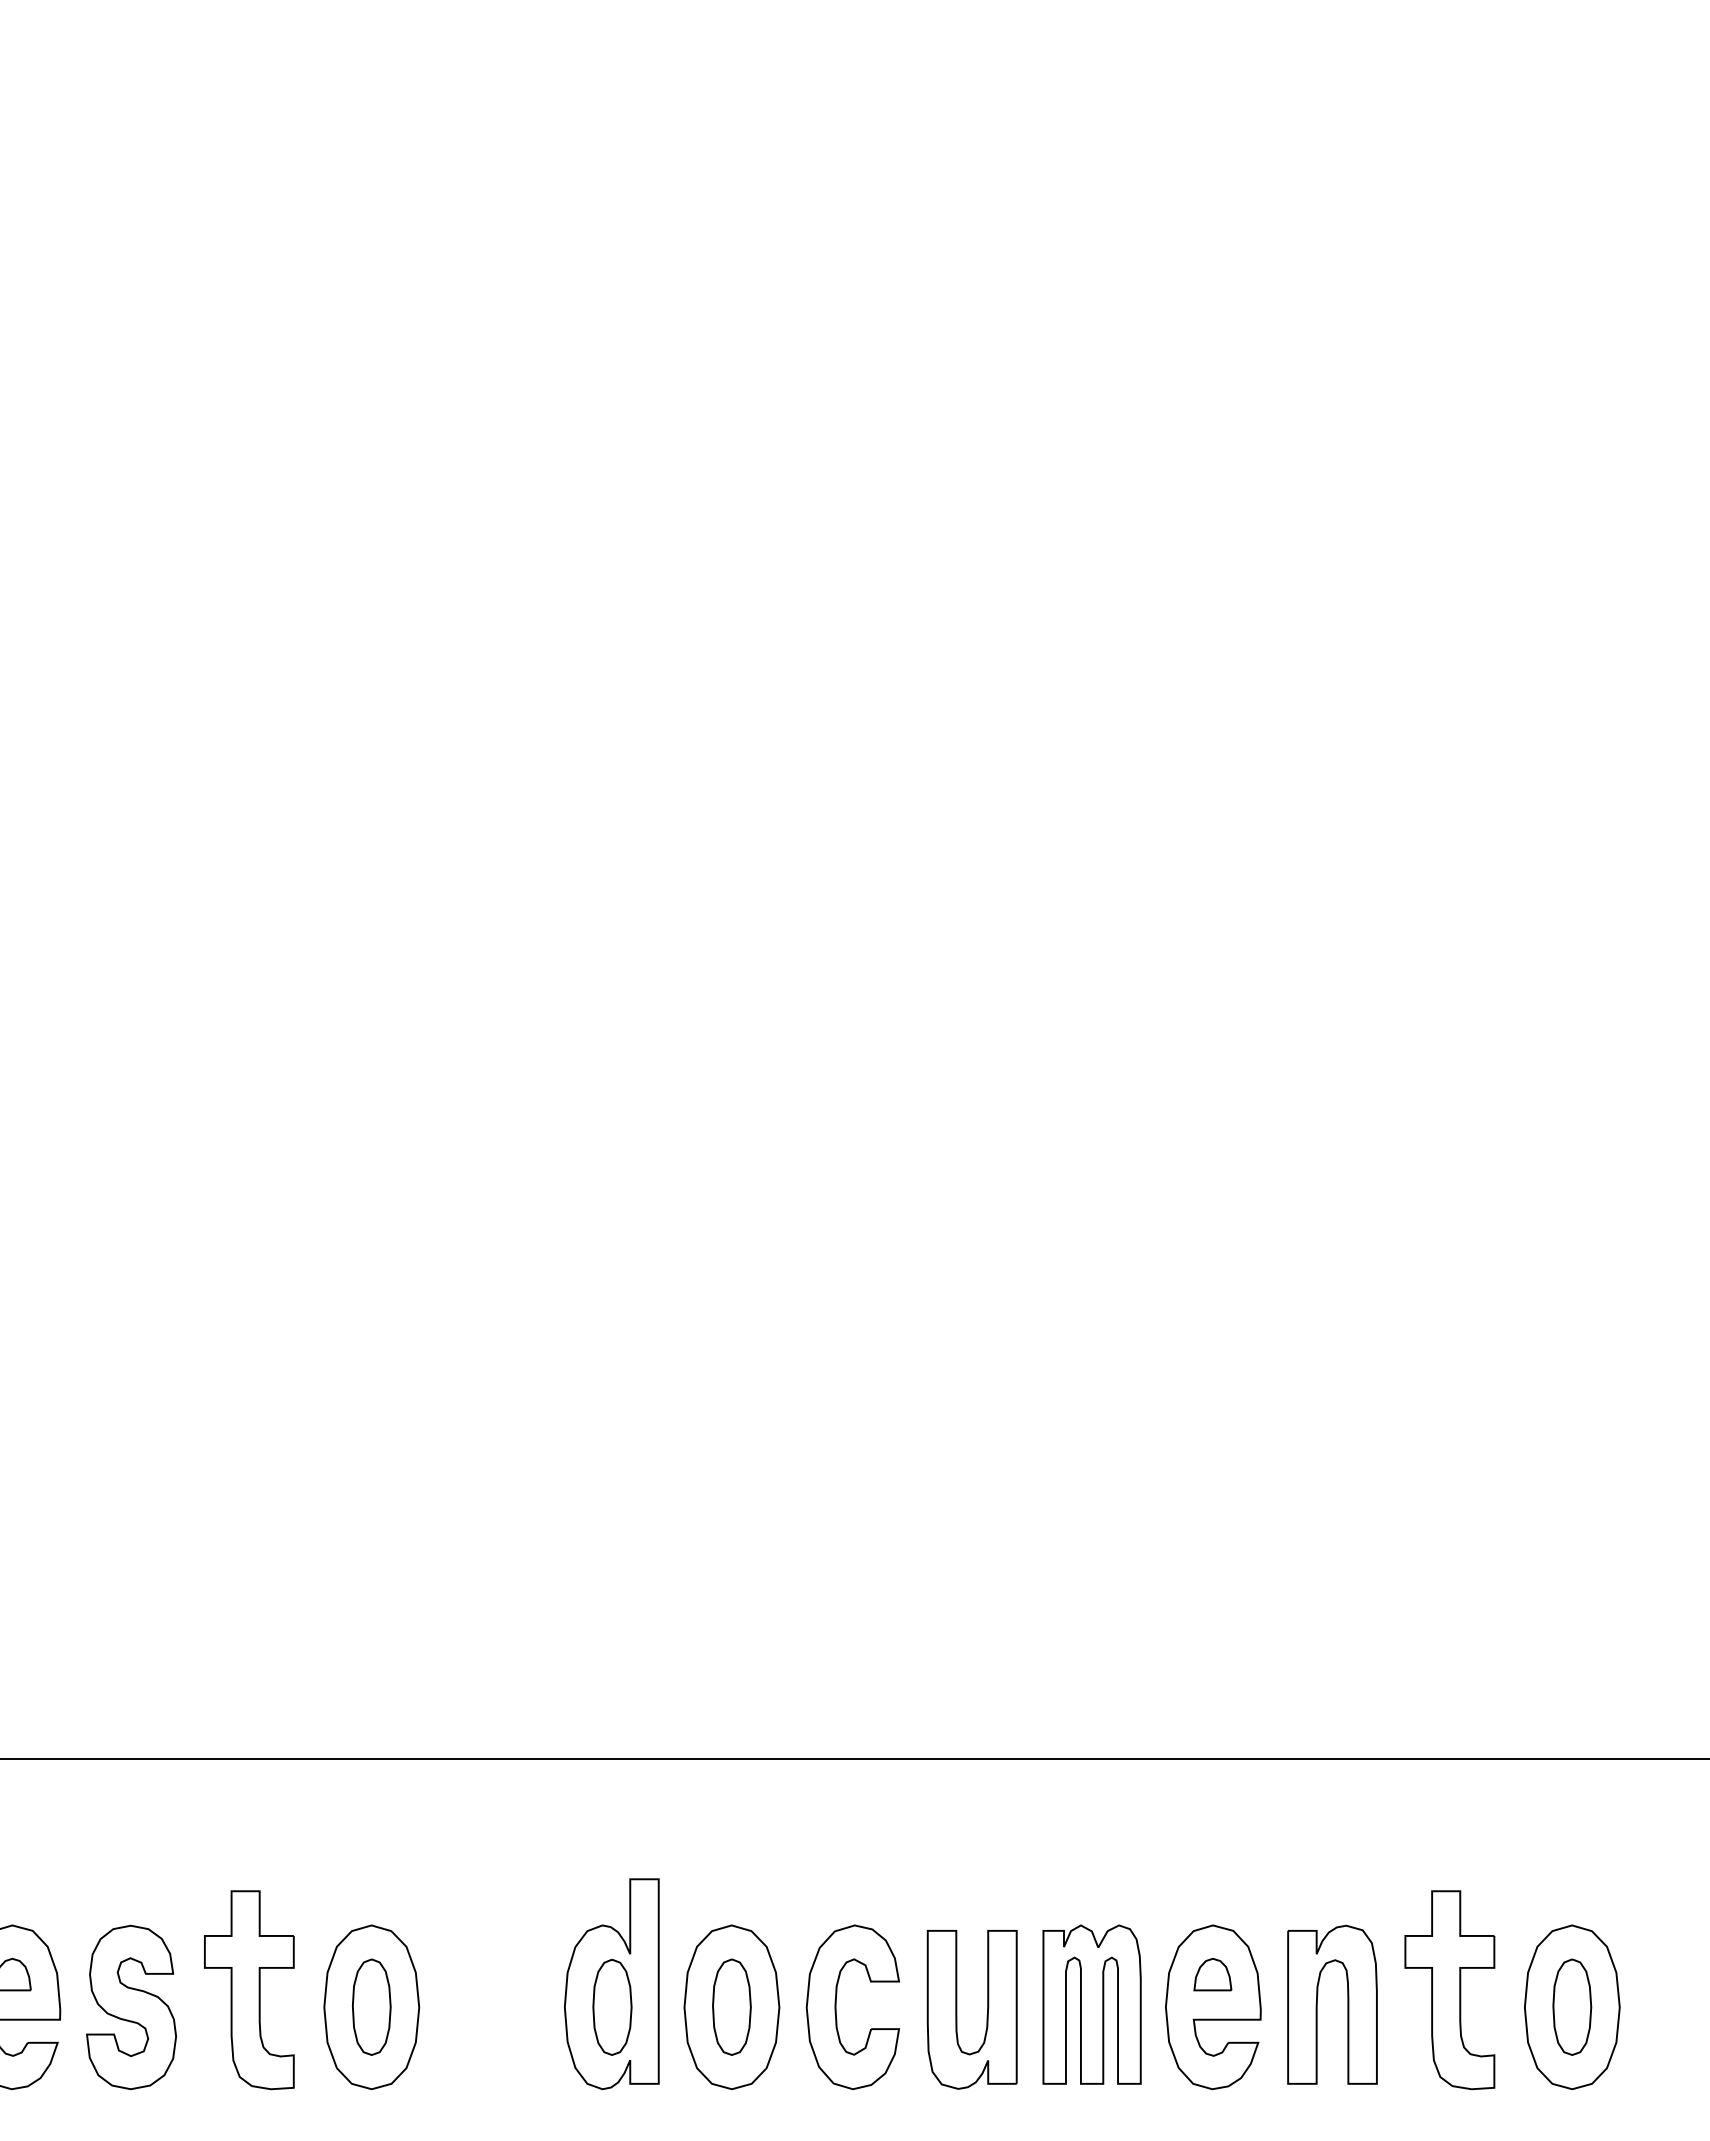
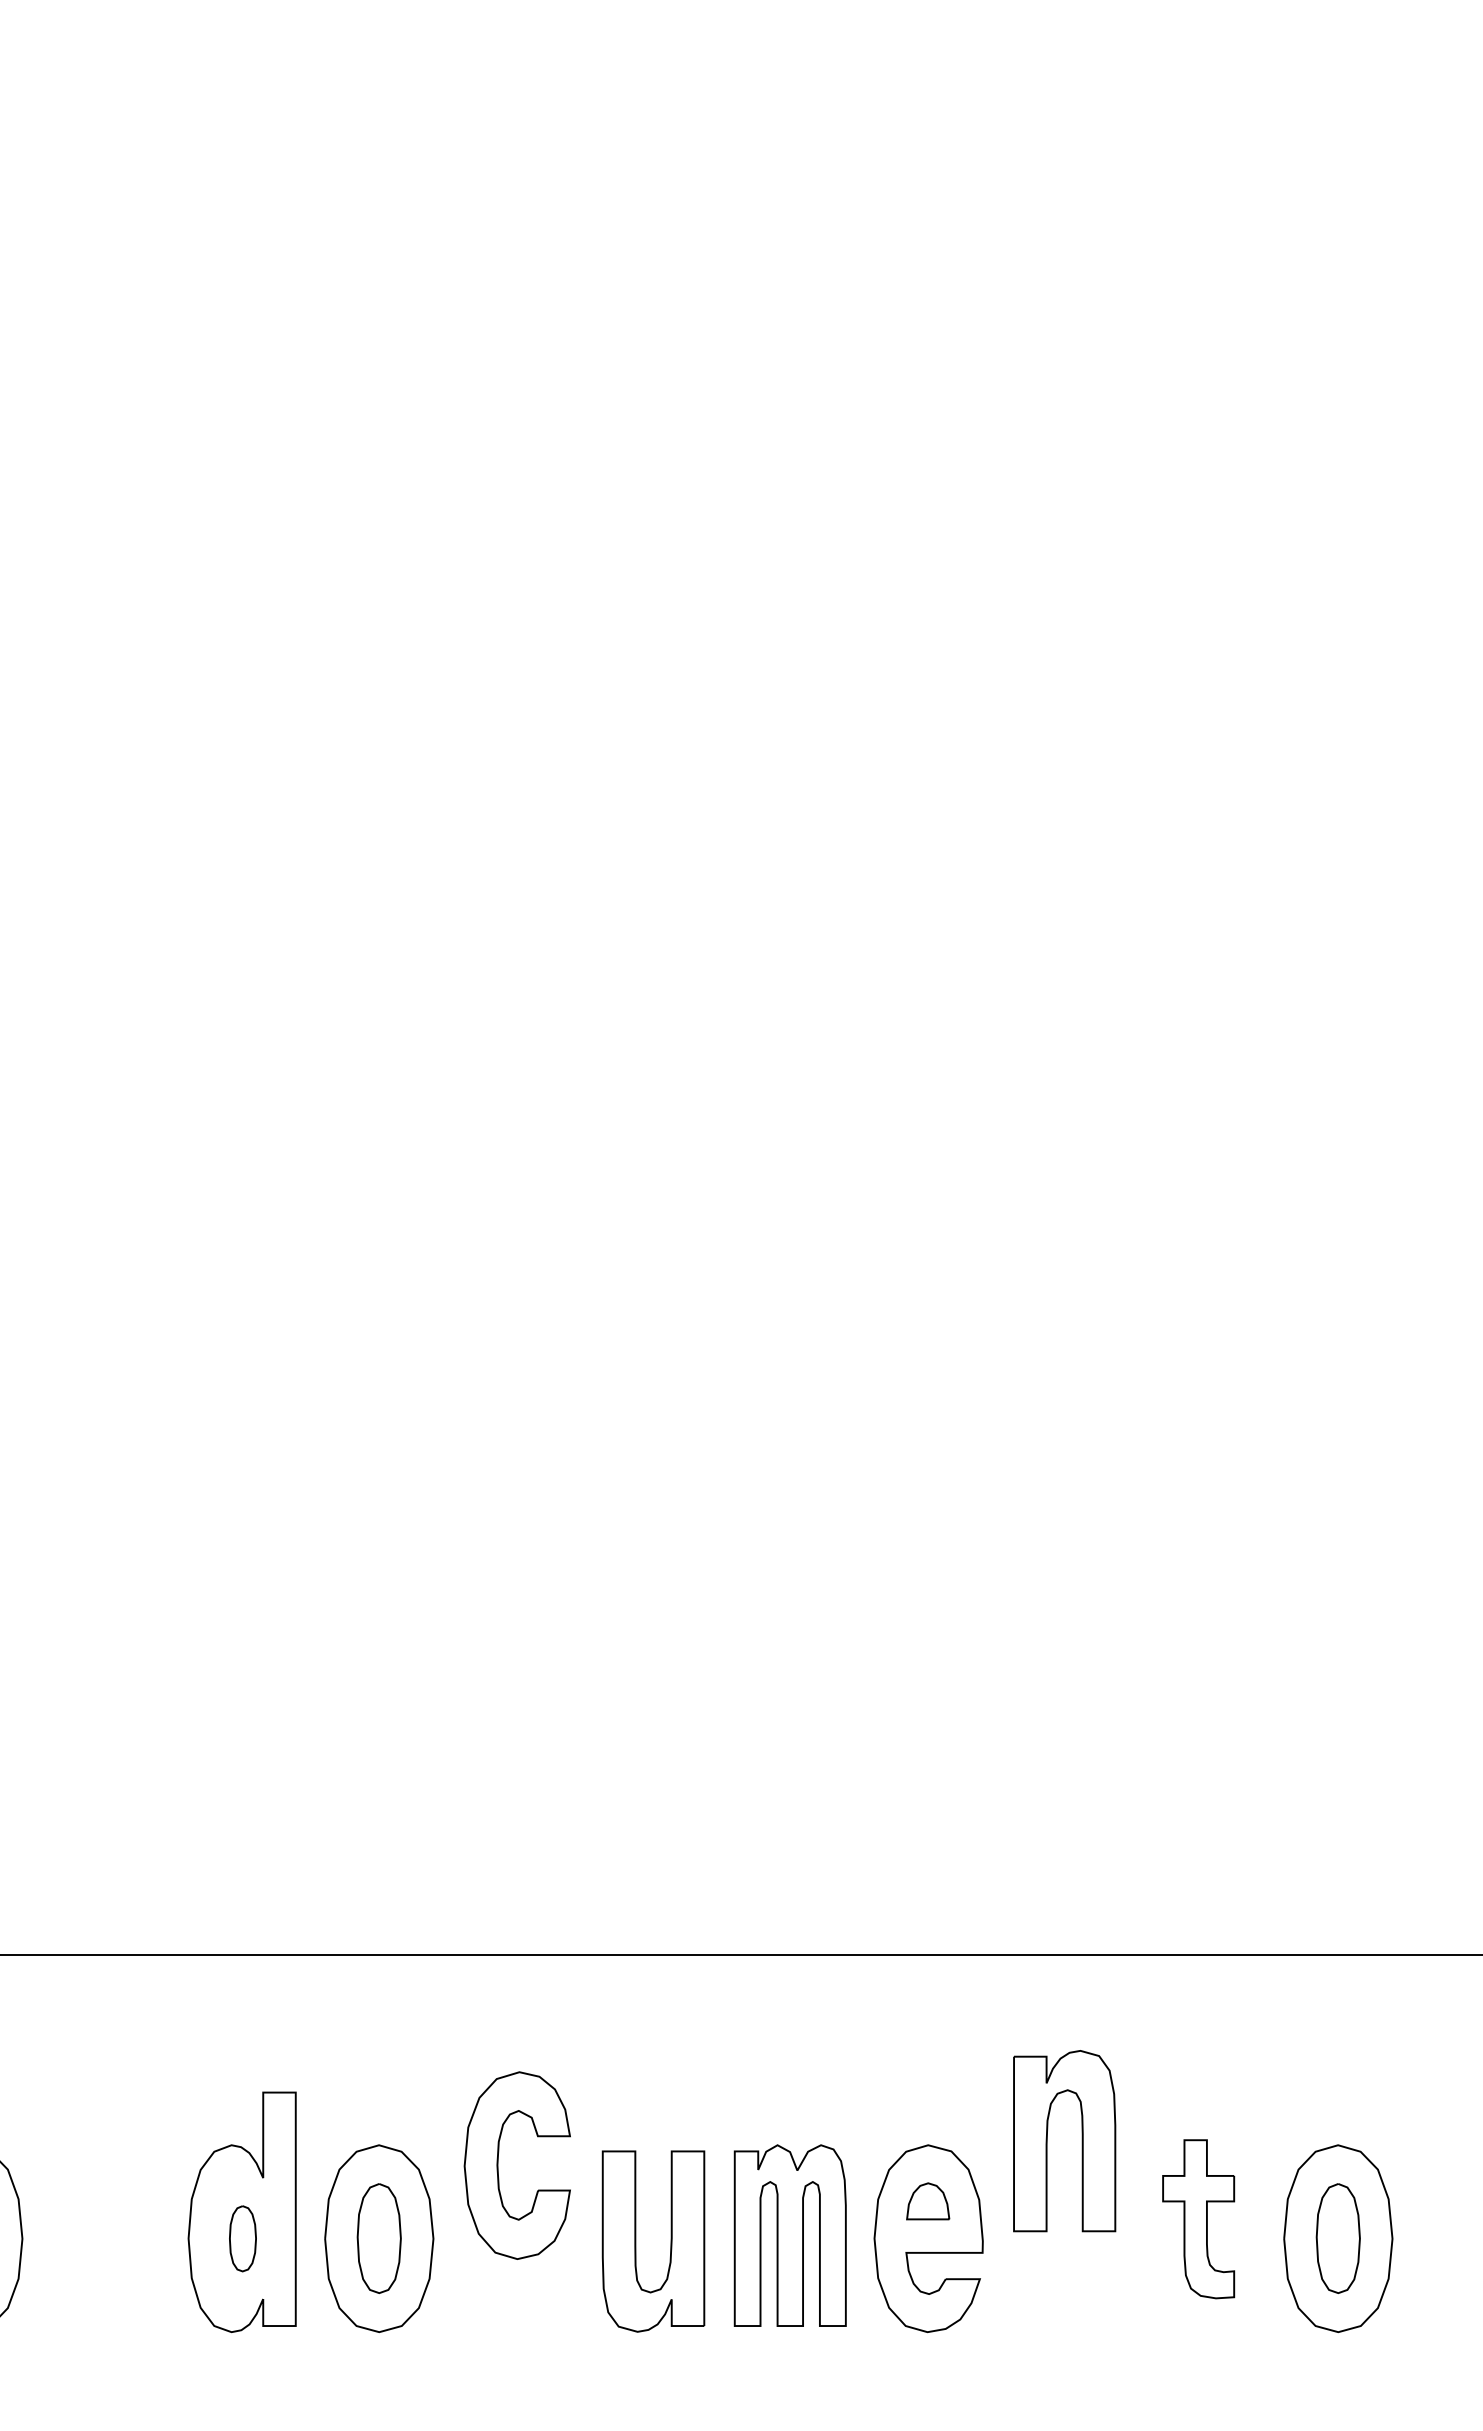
part: (1449, 1990) -> (1198, 2219), size x0.7
part: (1317, 2004) -> (1047, 2140), moved
part: (612, 2007) -> (242, 2238), size x0.6
part: (836, 2007) -> (498, 2165), moved

